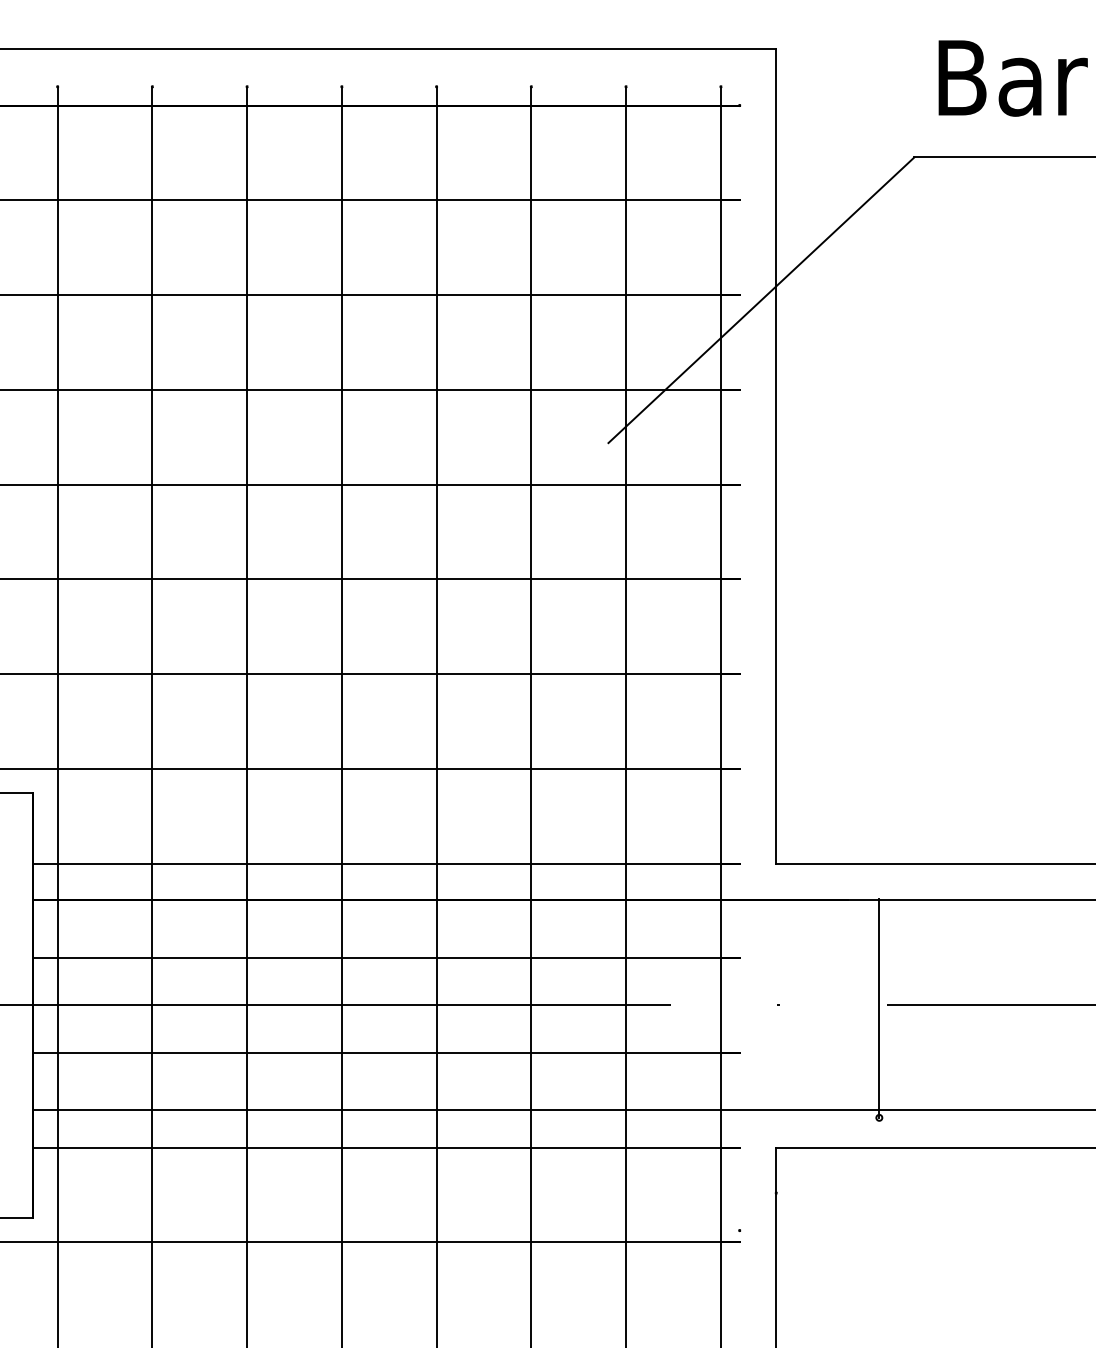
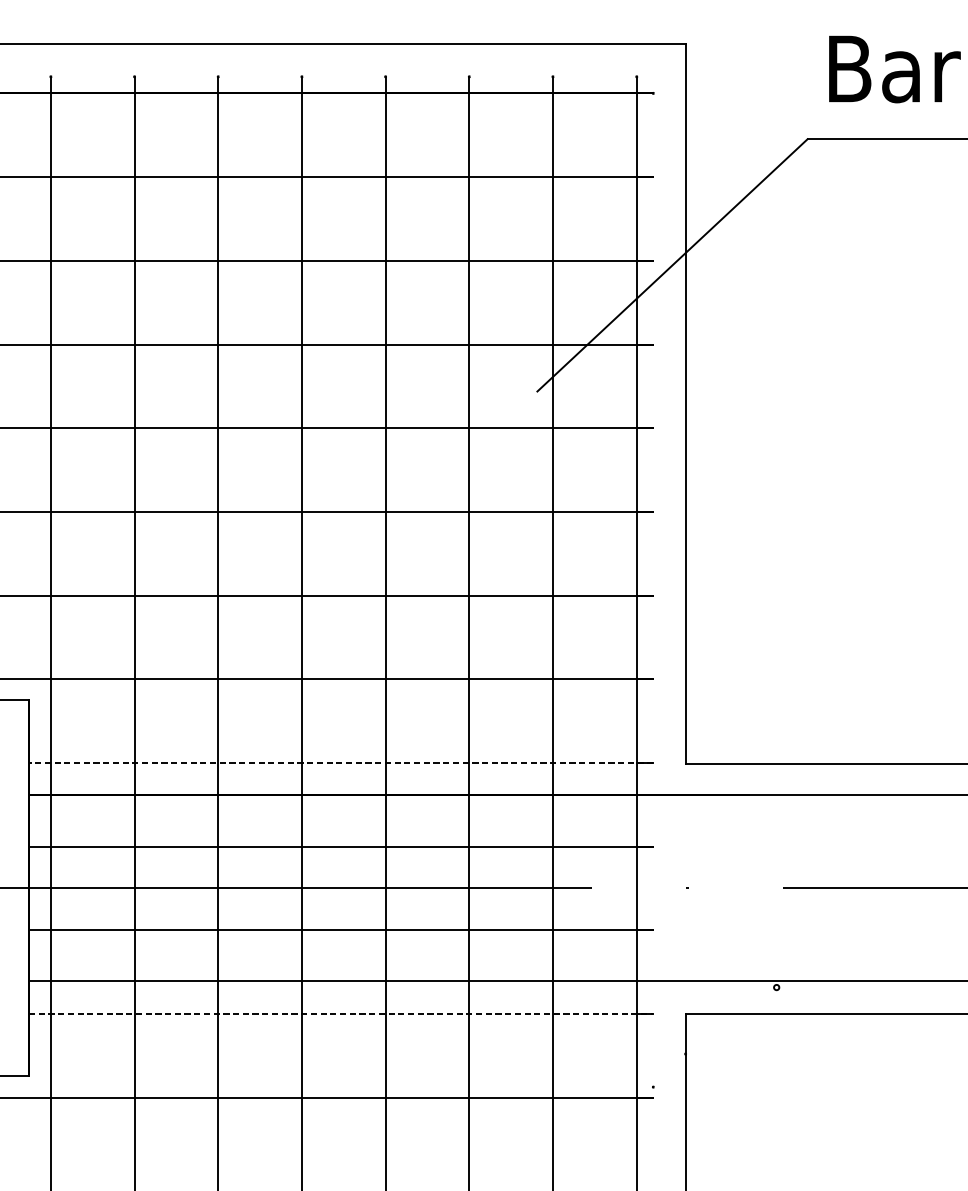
line: (385, 863) -> (340, 762), solid -> dashed
line: (879, 1007) -> (776, 890), removed
line: (386, 1147) -> (341, 1013), solid -> dashed

